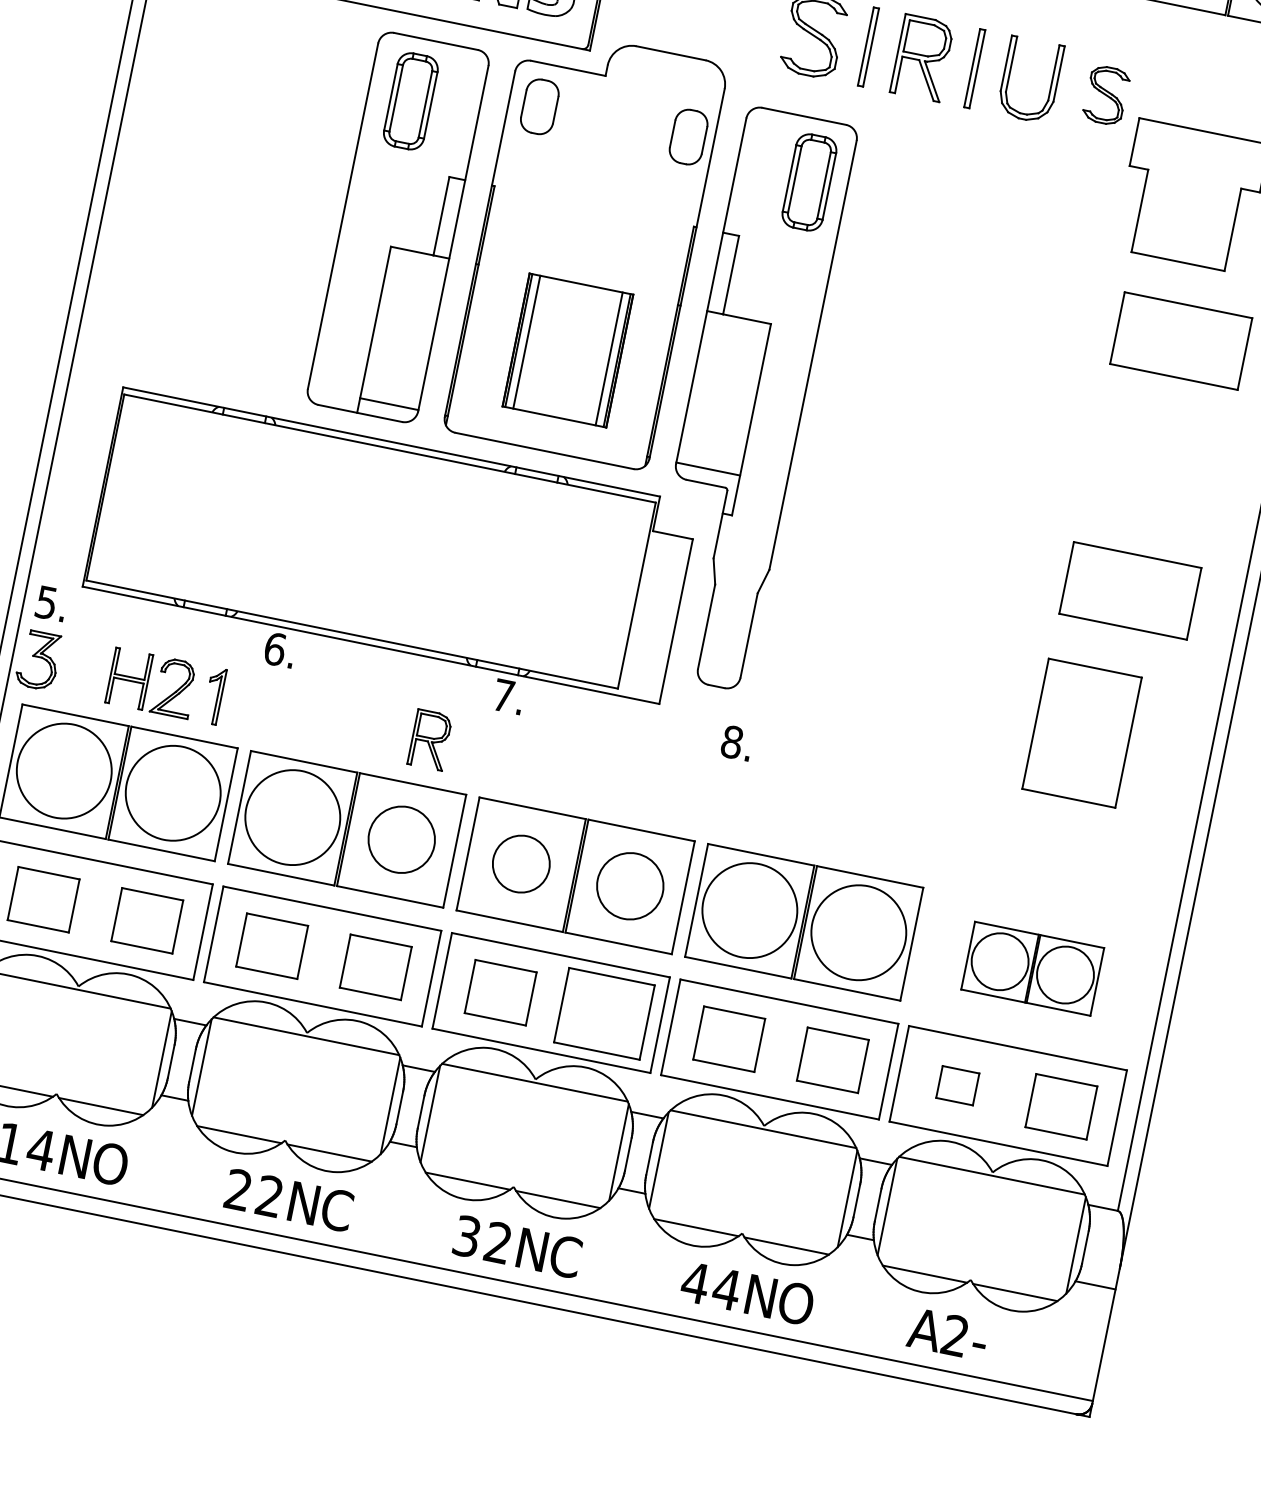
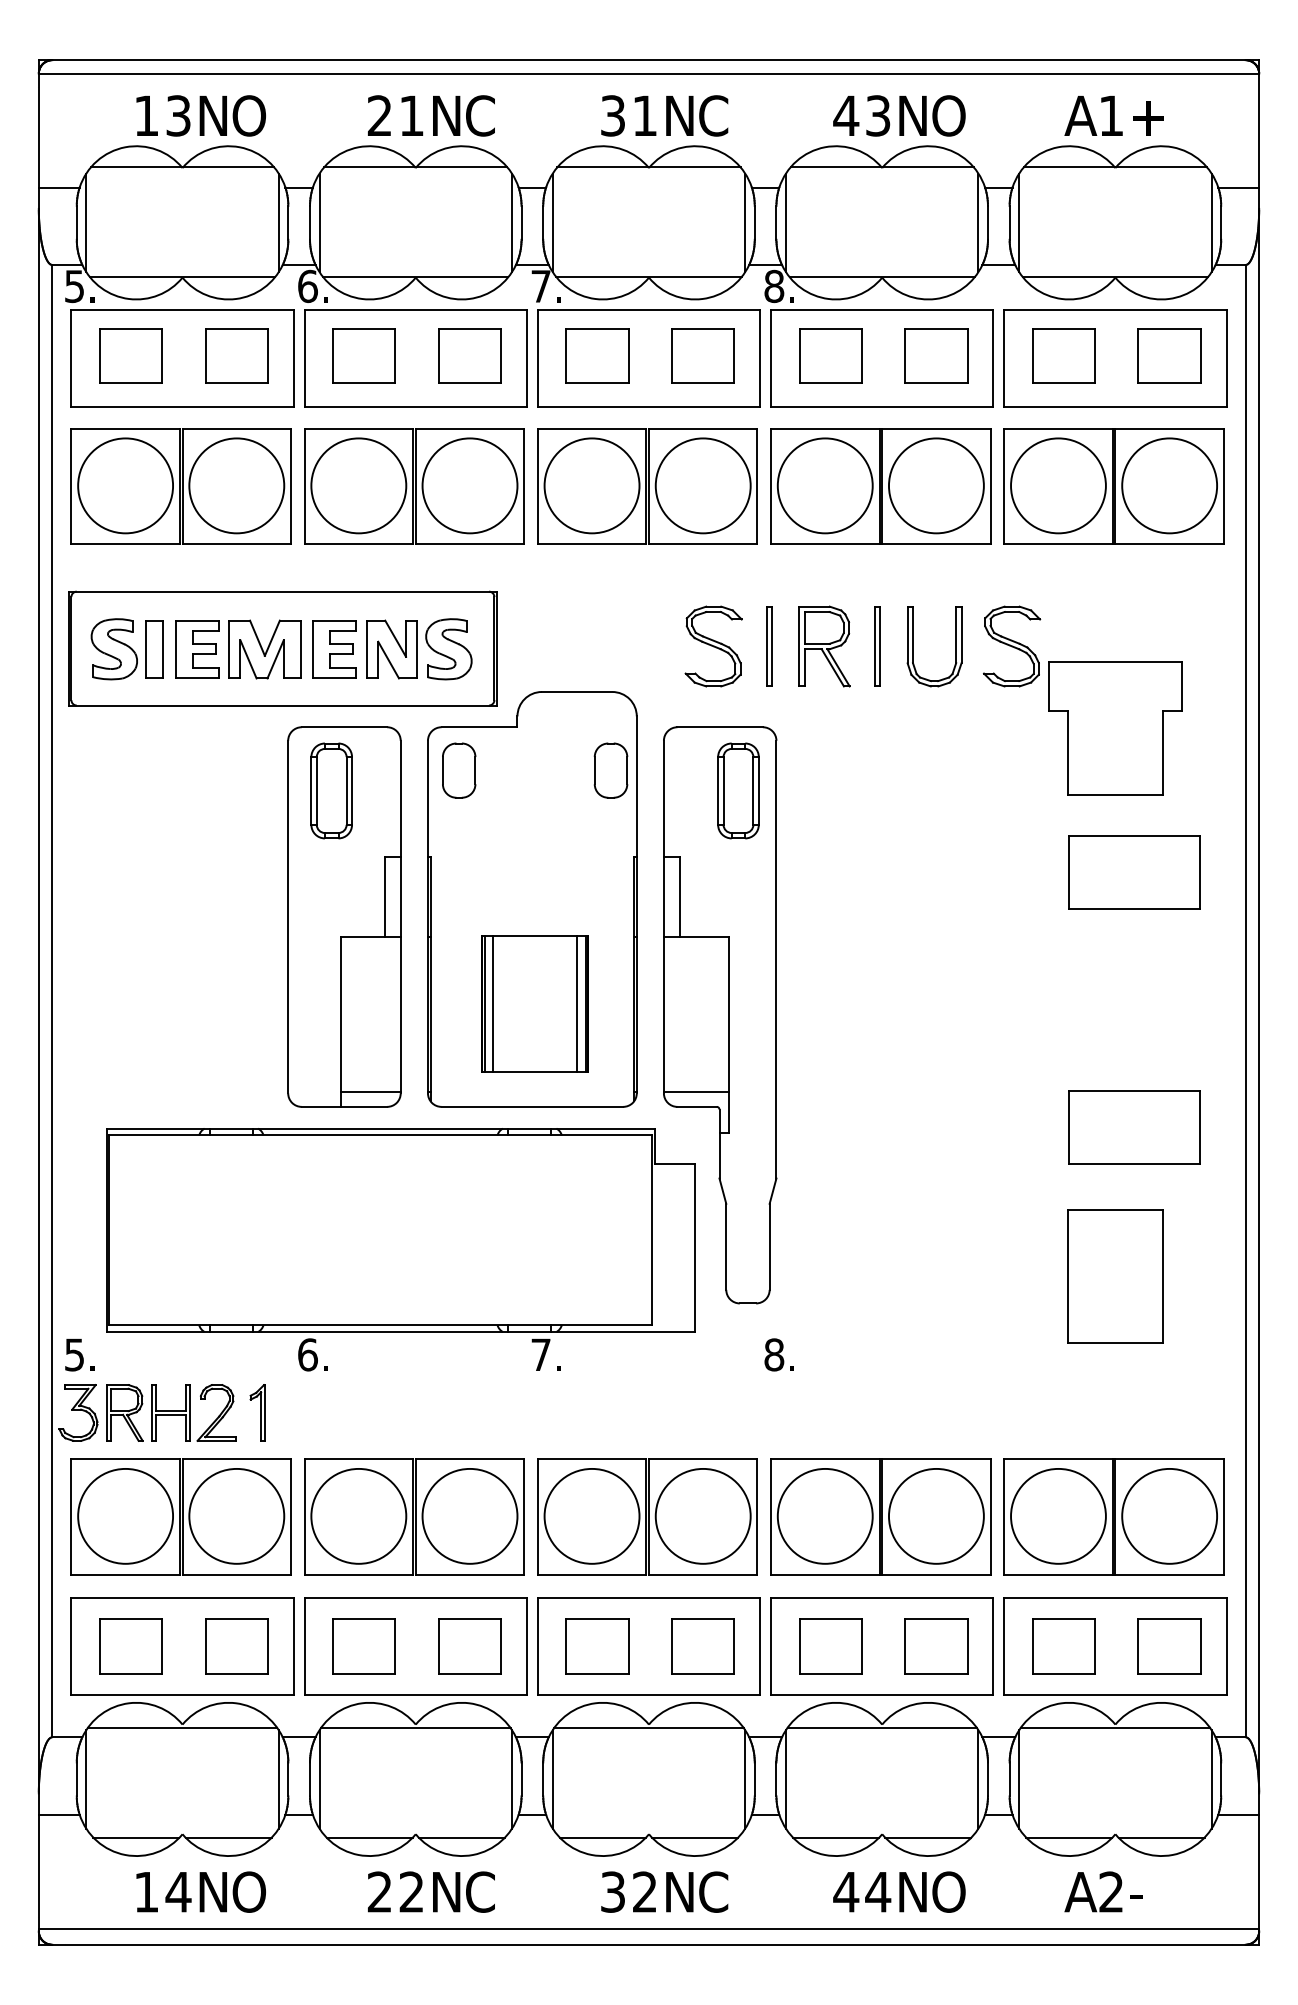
part: (1106, 95) -> (1012, 646), size x1.43
part: (429, 739) -> (124, 1412), moved
circle: (401, 838) -> (469, 1515), size x1.43
circle: (520, 863) -> (591, 1515), size x1.67
circle: (629, 885) -> (702, 1515), size x1.43
part: (1032, 968) -> (1113, 1516), size x1.67
part: (603, 1013) -> (702, 1646), size x0.71
part: (957, 1085) -> (1063, 1646), size x1.67

